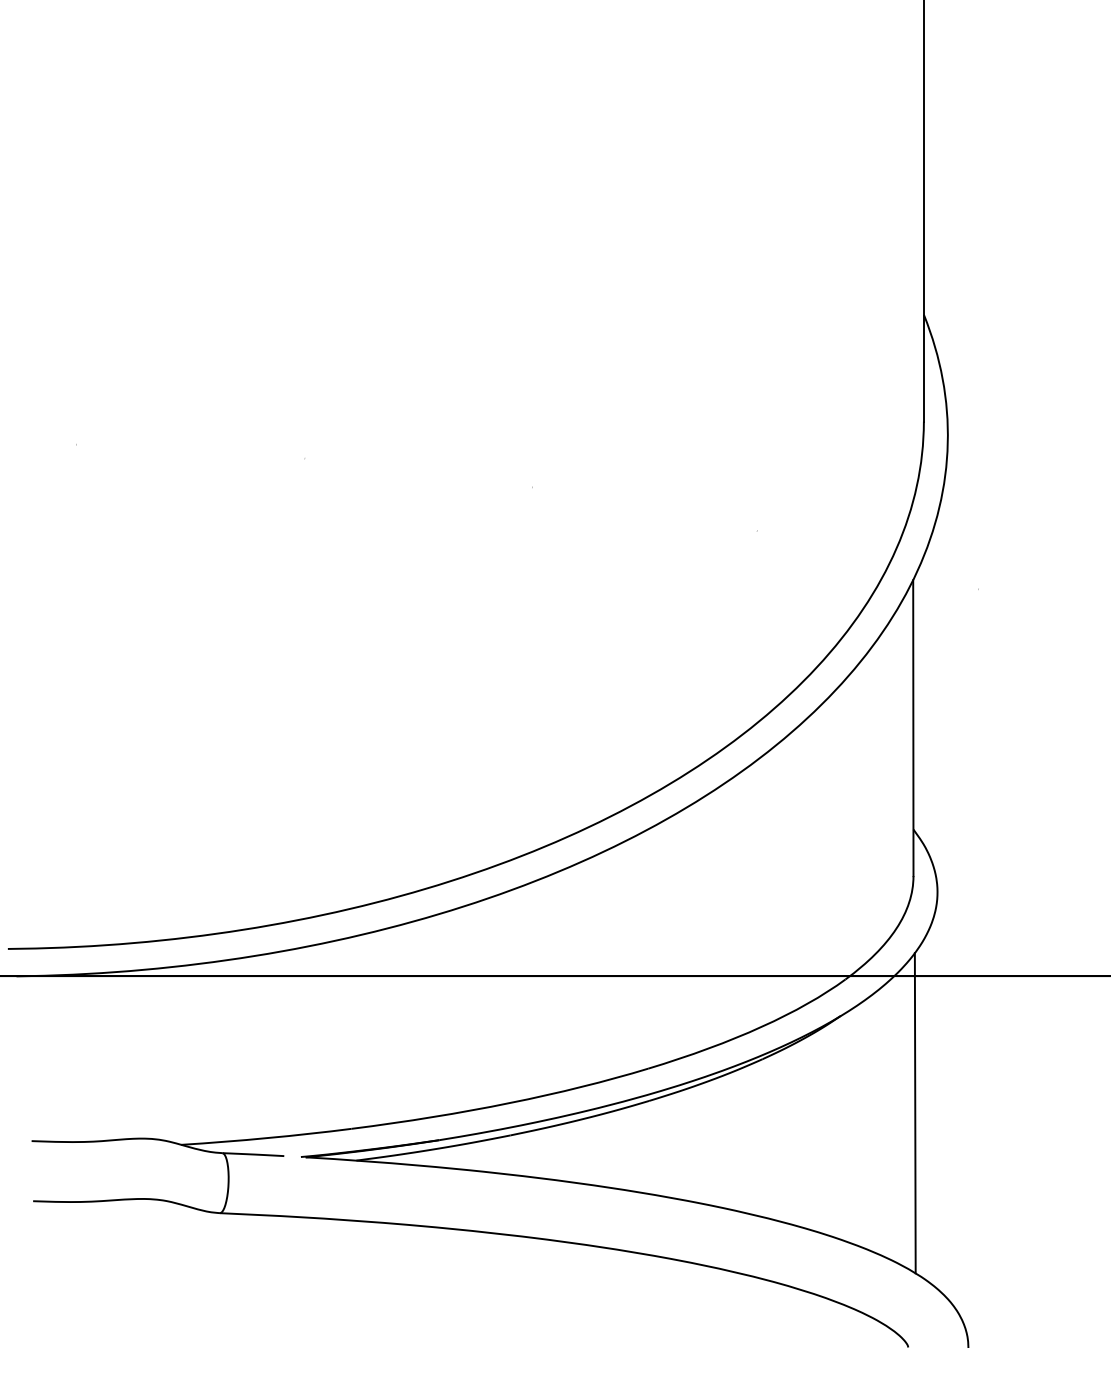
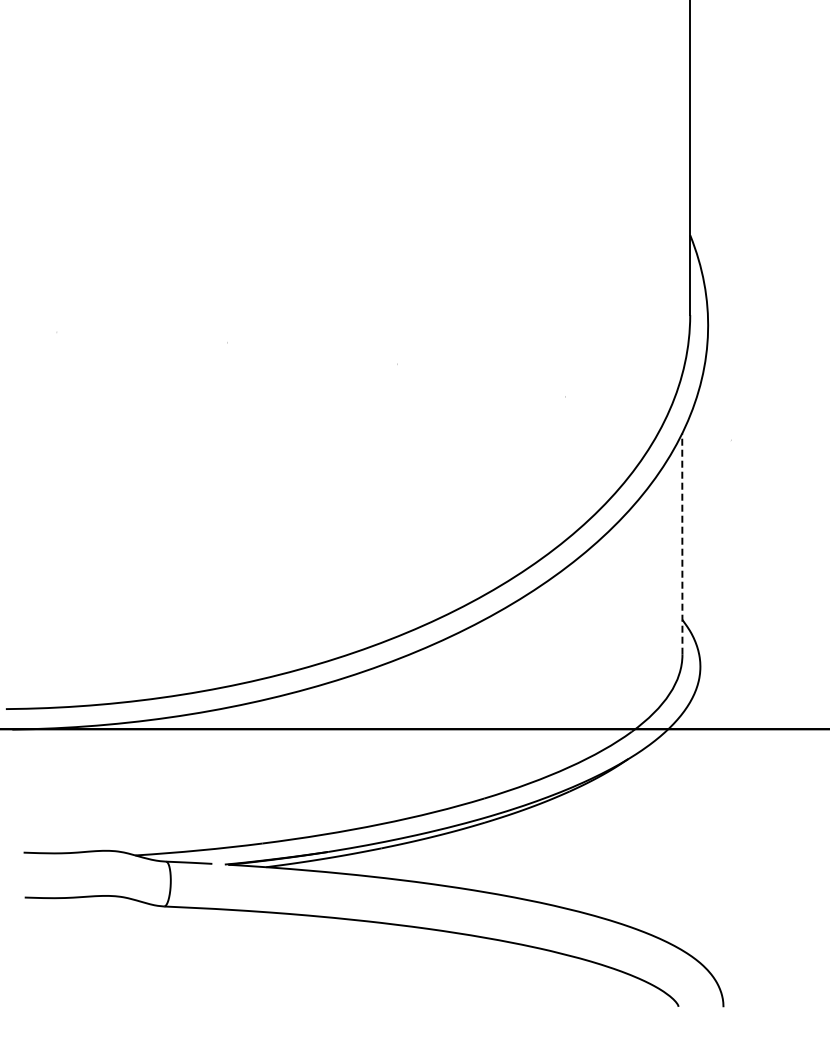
line: (913, 728) -> (682, 544), solid -> dashed
line: (914, 1112) -> (683, 831), removed

